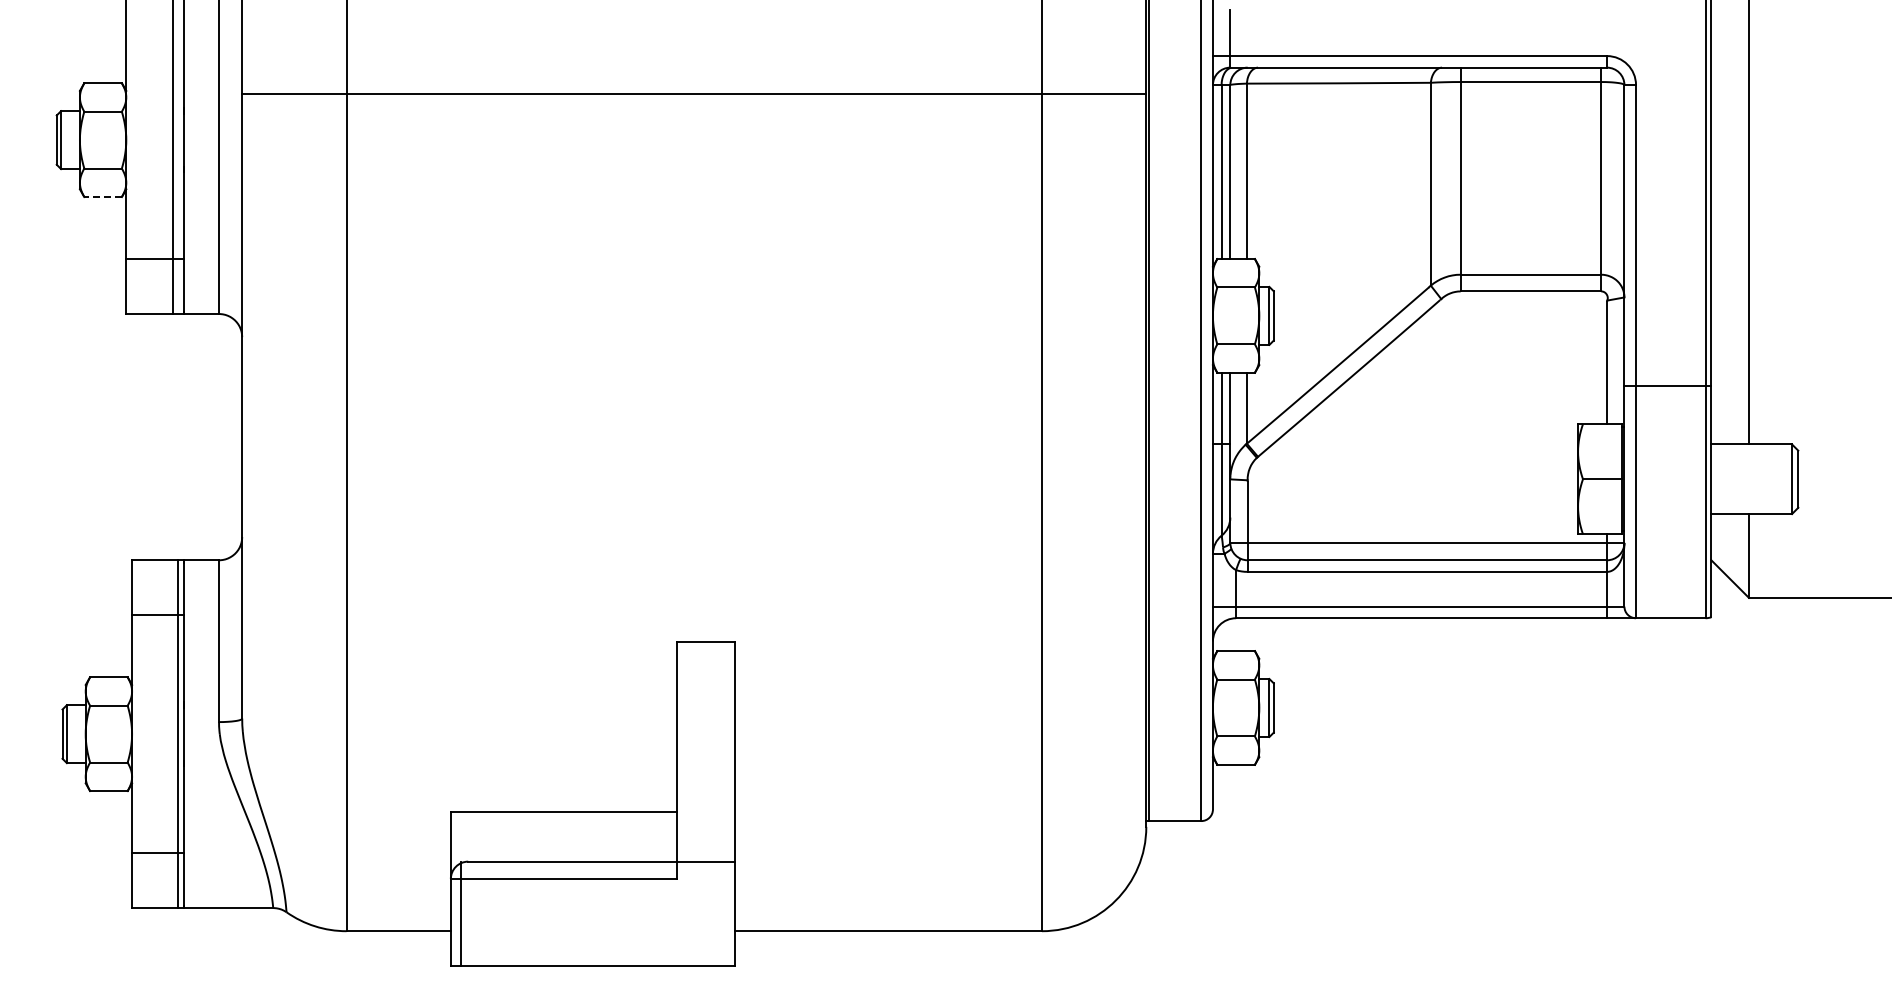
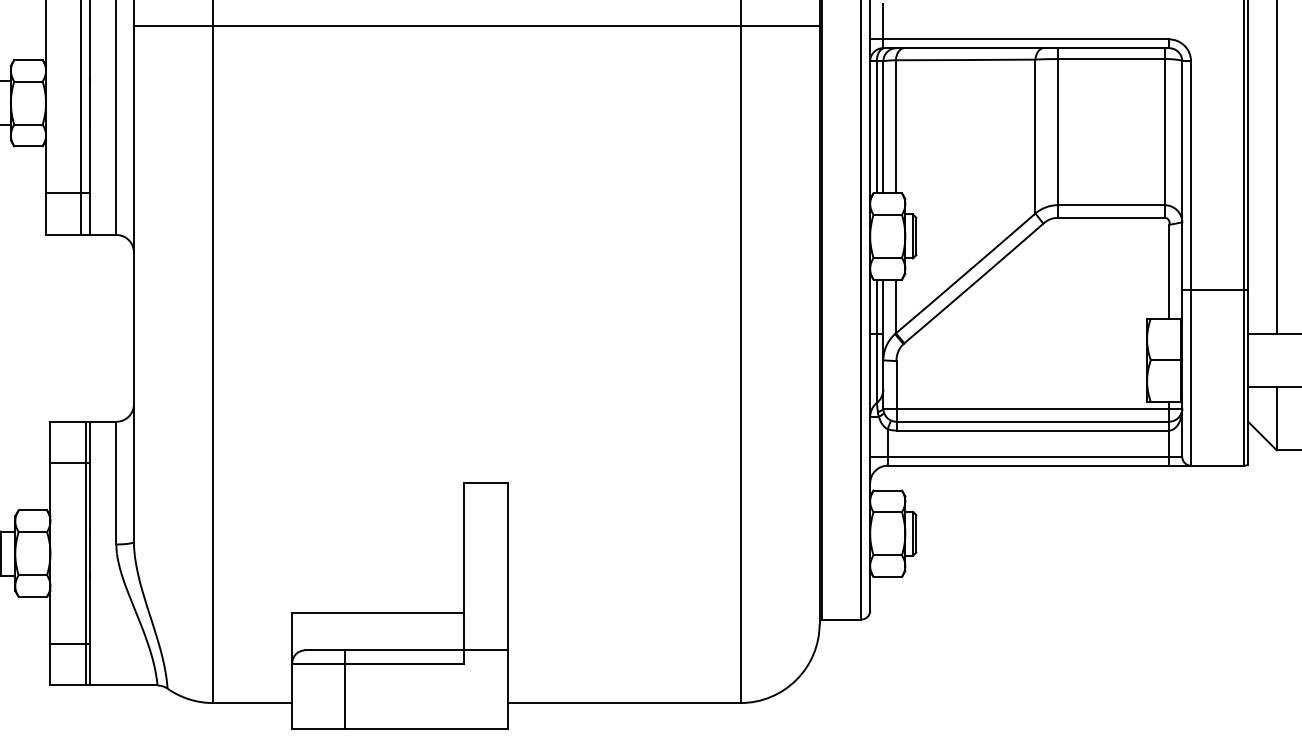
line: (694, 93) -> (476, 26), moved
line: (103, 197) -> (28, 146), dashed -> solid
line: (461, 913) -> (345, 689), moved

